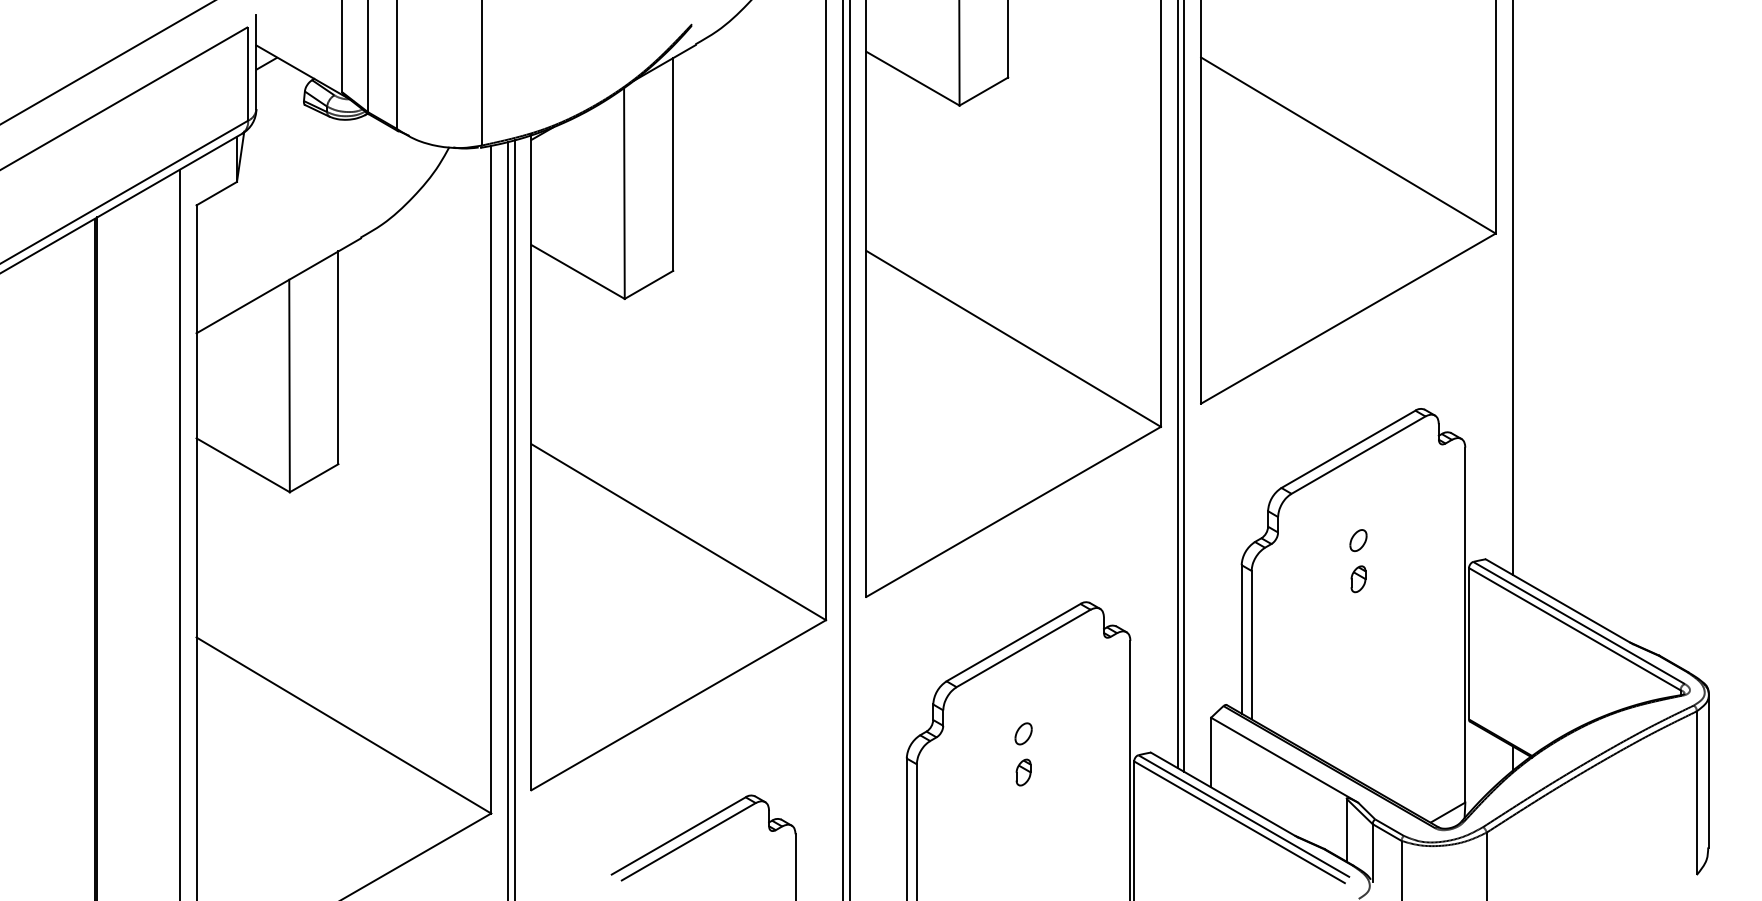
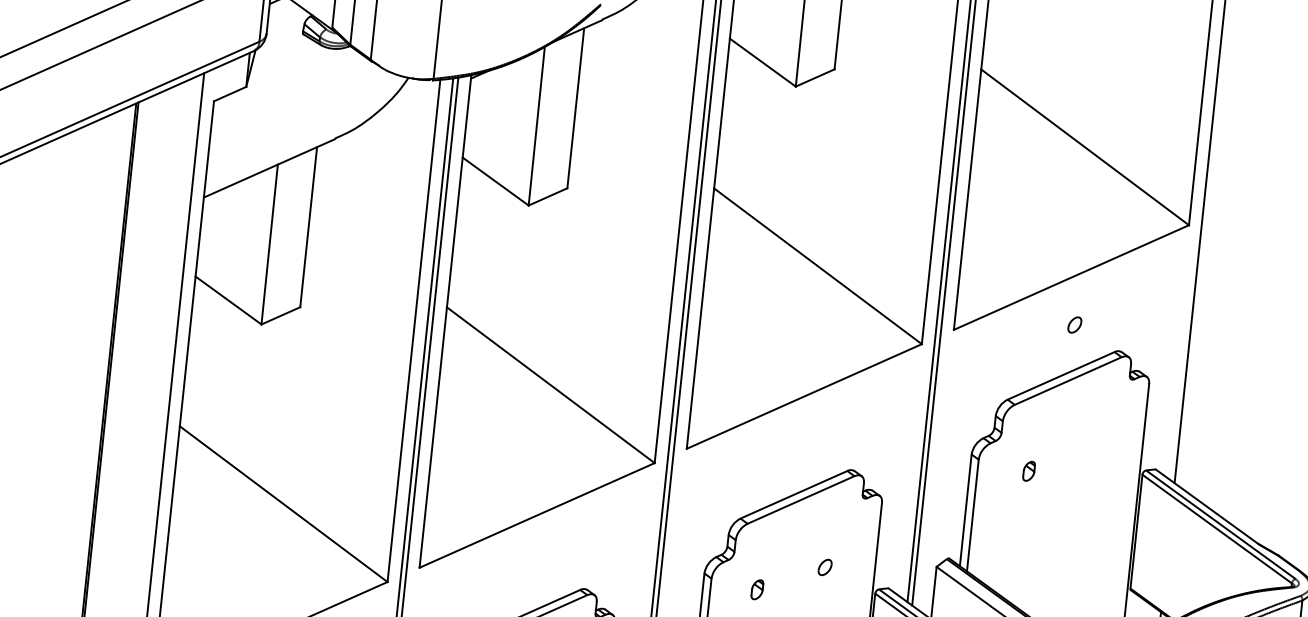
part: (1358, 540) -> (1074, 324), moved
part: (1358, 579) -> (1029, 471), moved
part: (1023, 733) -> (825, 567), moved
part: (1023, 772) -> (757, 589), moved

